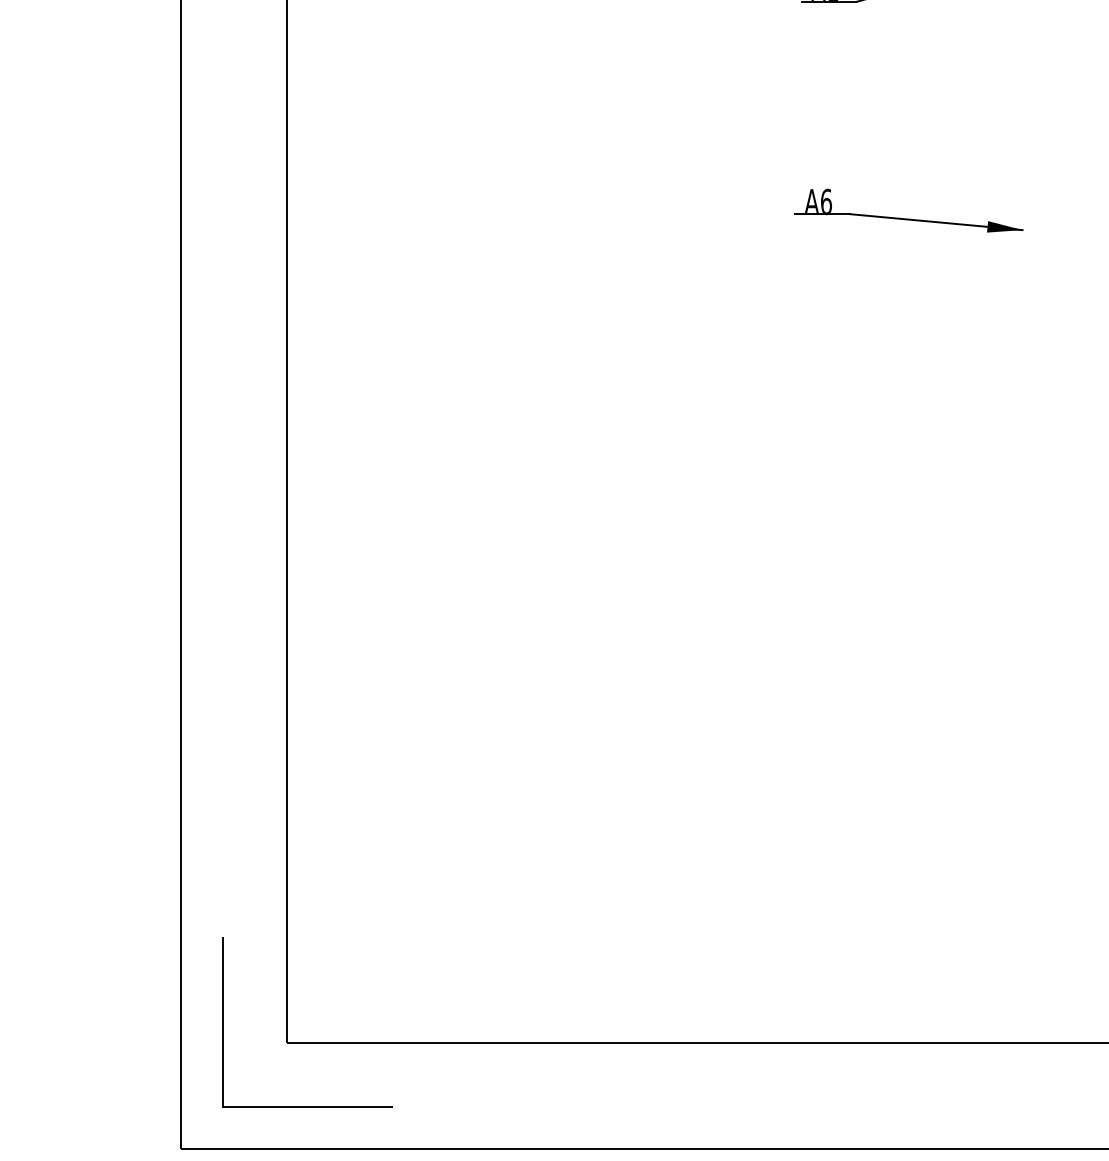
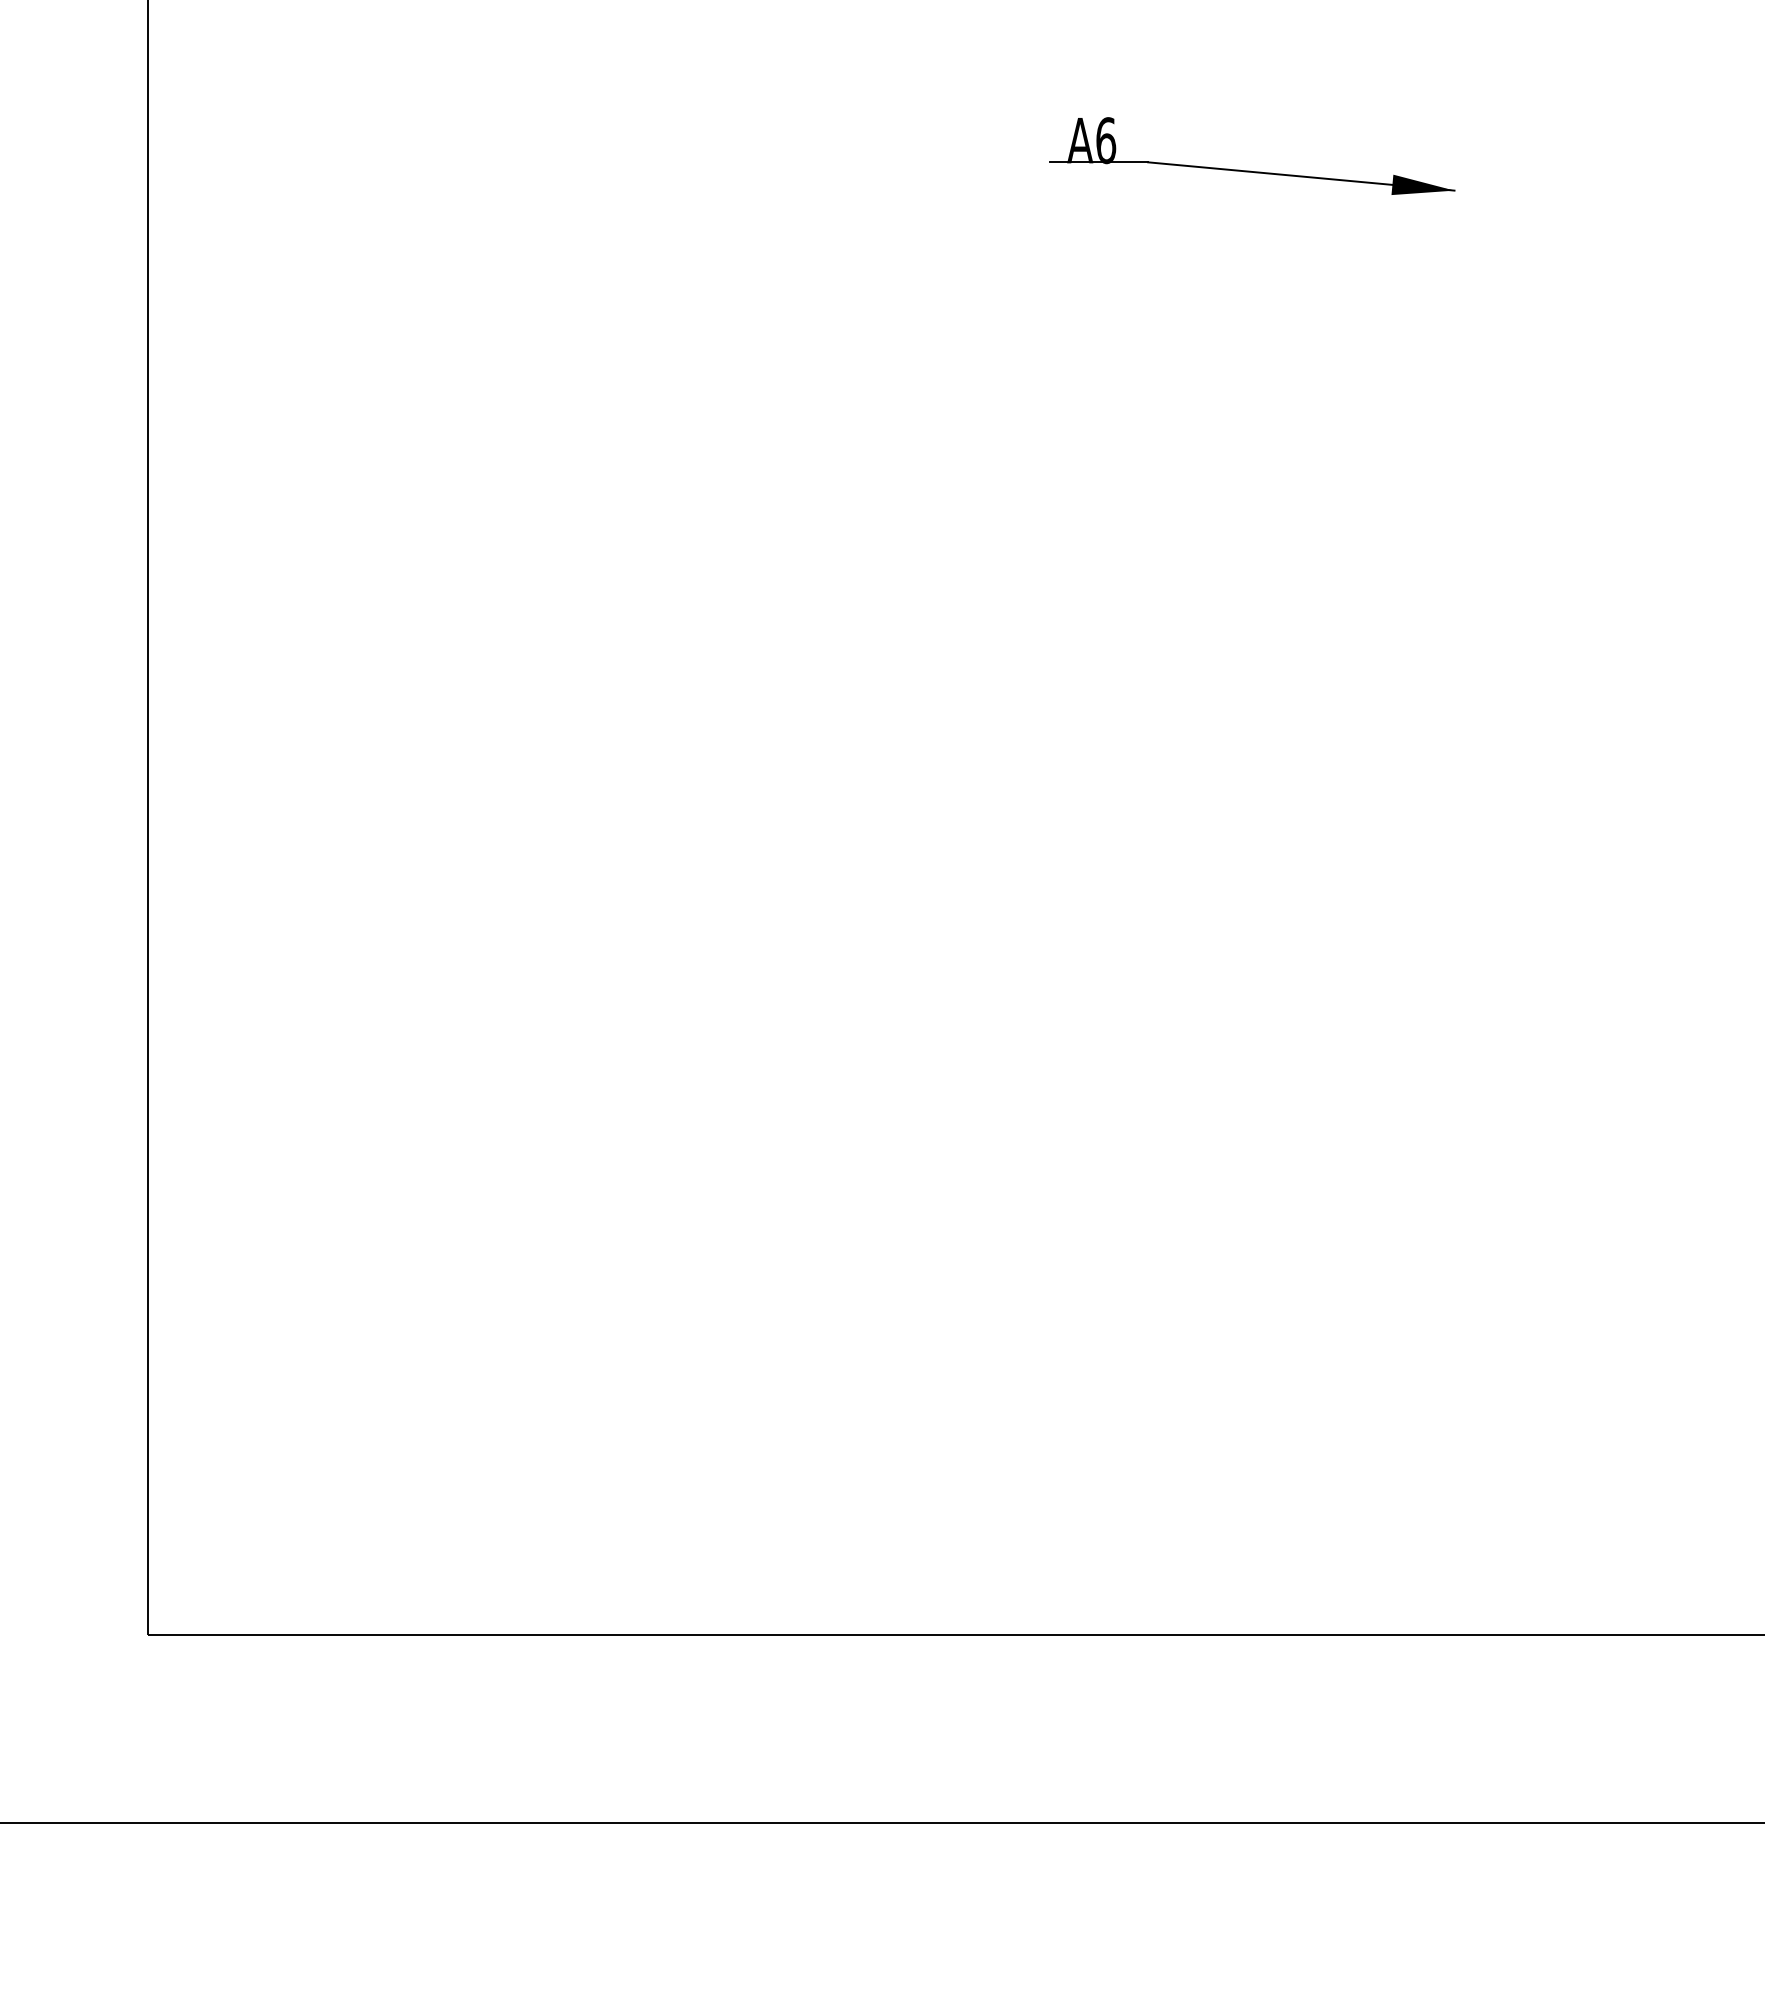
line: (223, 1022) -> (34, 1598), removed

